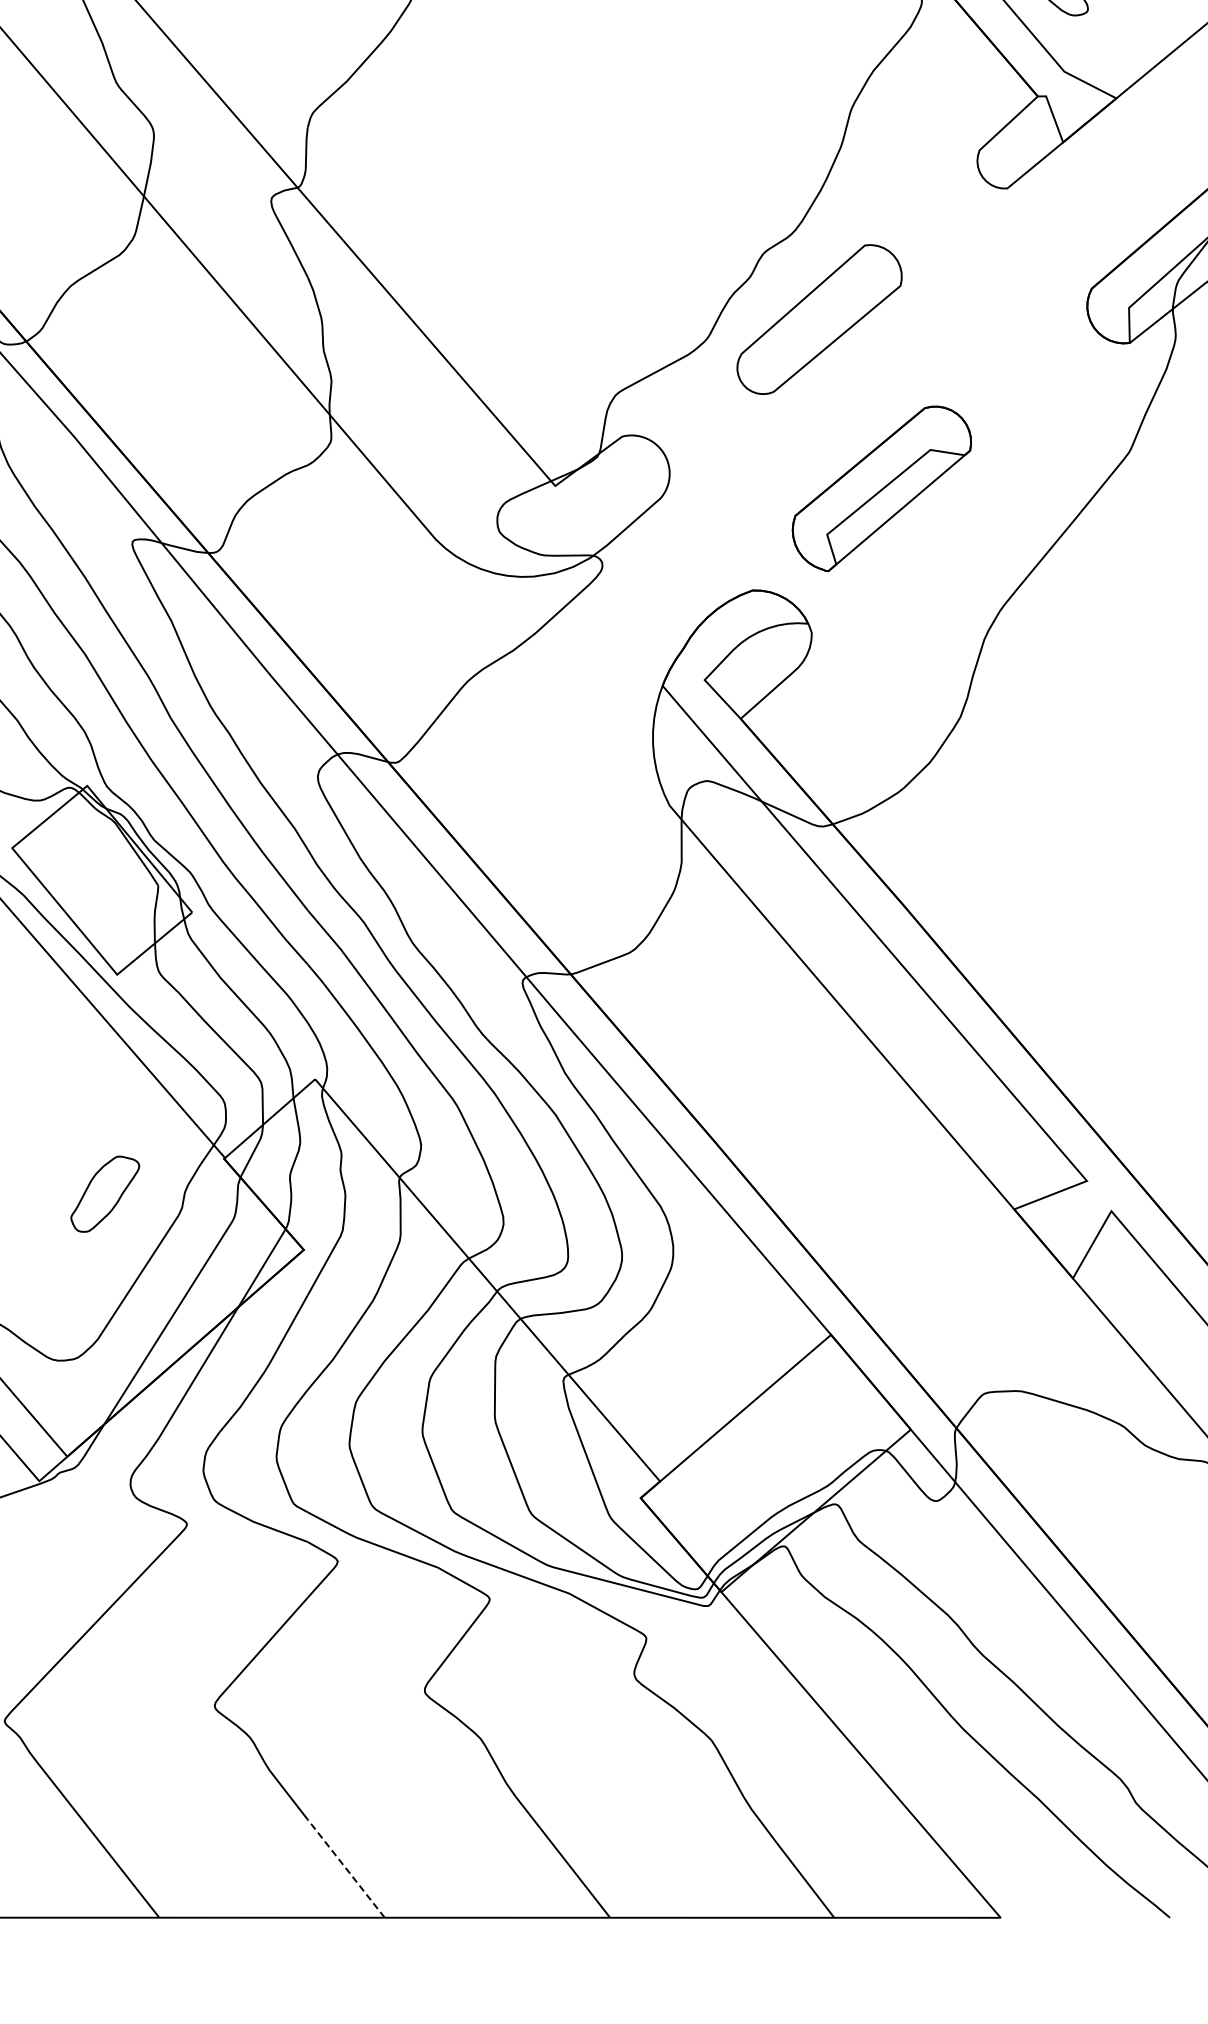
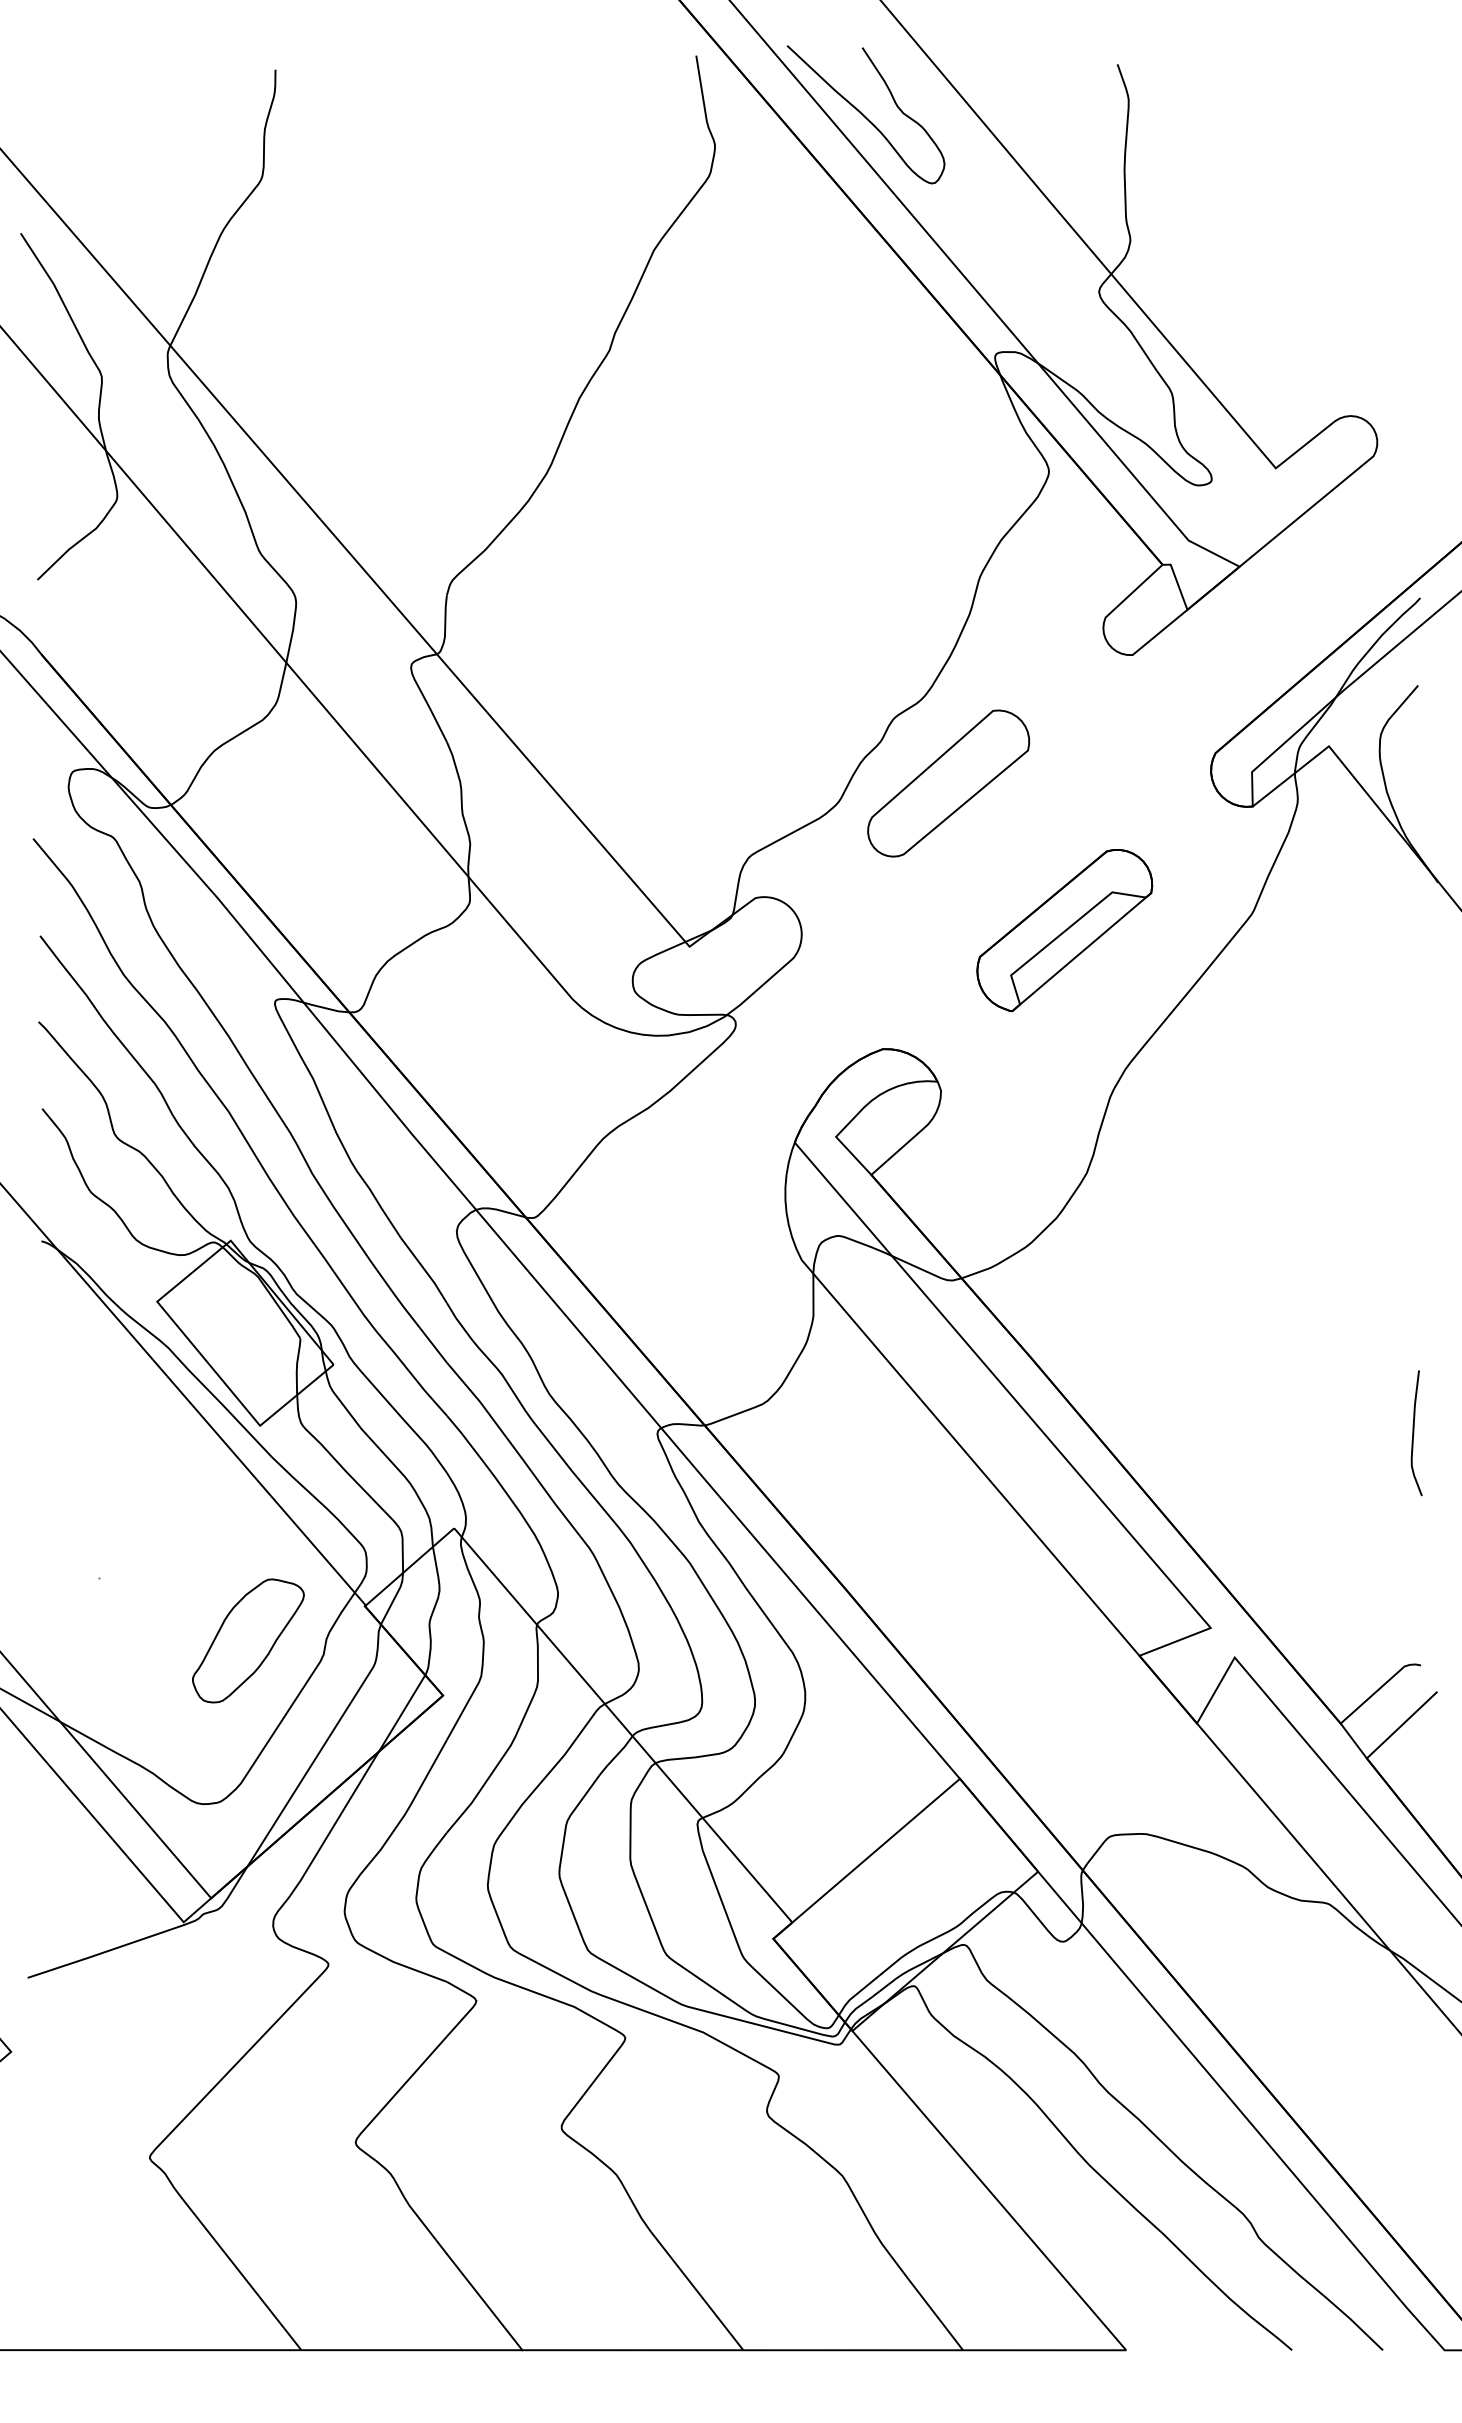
part: (881, 488) -> (1064, 930), moved
part: (105, 1193) -> (248, 1640), size x1.67
line: (346, 1868) -> (484, 2301), dashed -> solid

